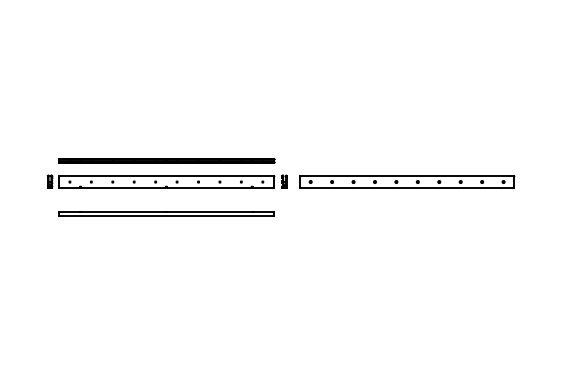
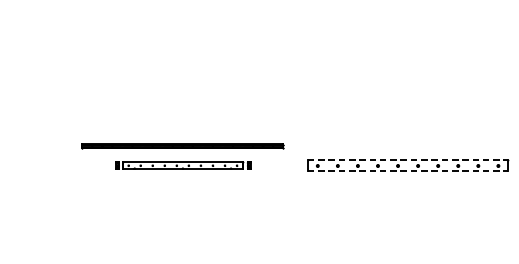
line: (407, 175) -> (408, 159), solid -> dashed
part: (166, 181) -> (182, 165), size x0.6
line: (407, 187) -> (408, 171), solid -> dashed
part: (166, 213) -> (182, 195), removed

